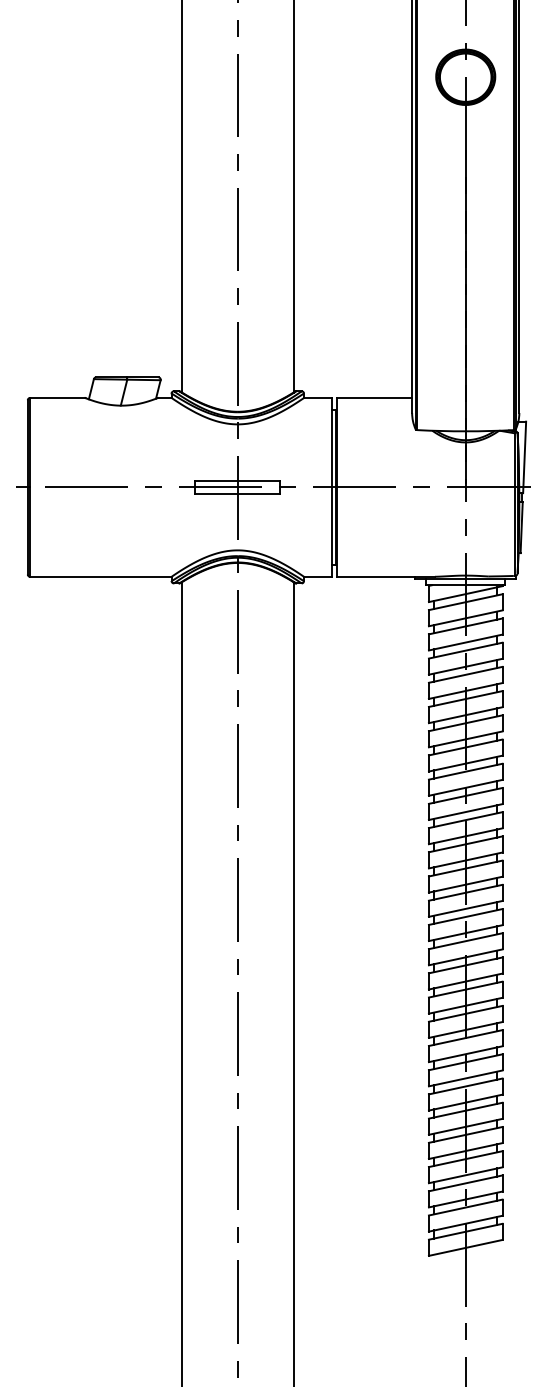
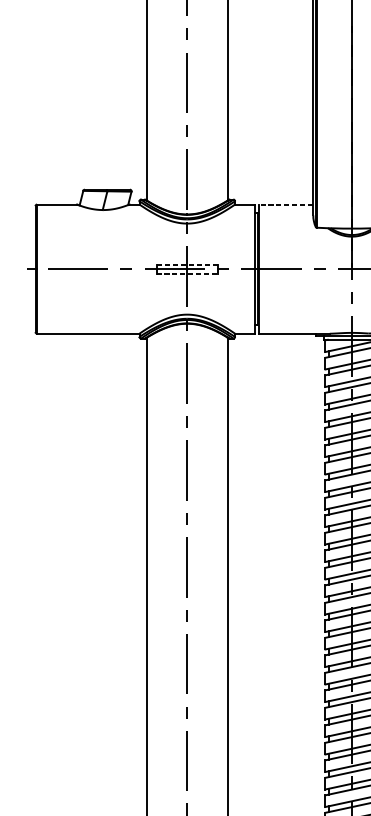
line: (374, 398) -> (286, 204), solid -> dashed
line: (237, 481) -> (187, 264), solid -> dashed
line: (237, 494) -> (187, 274), solid -> dashed

